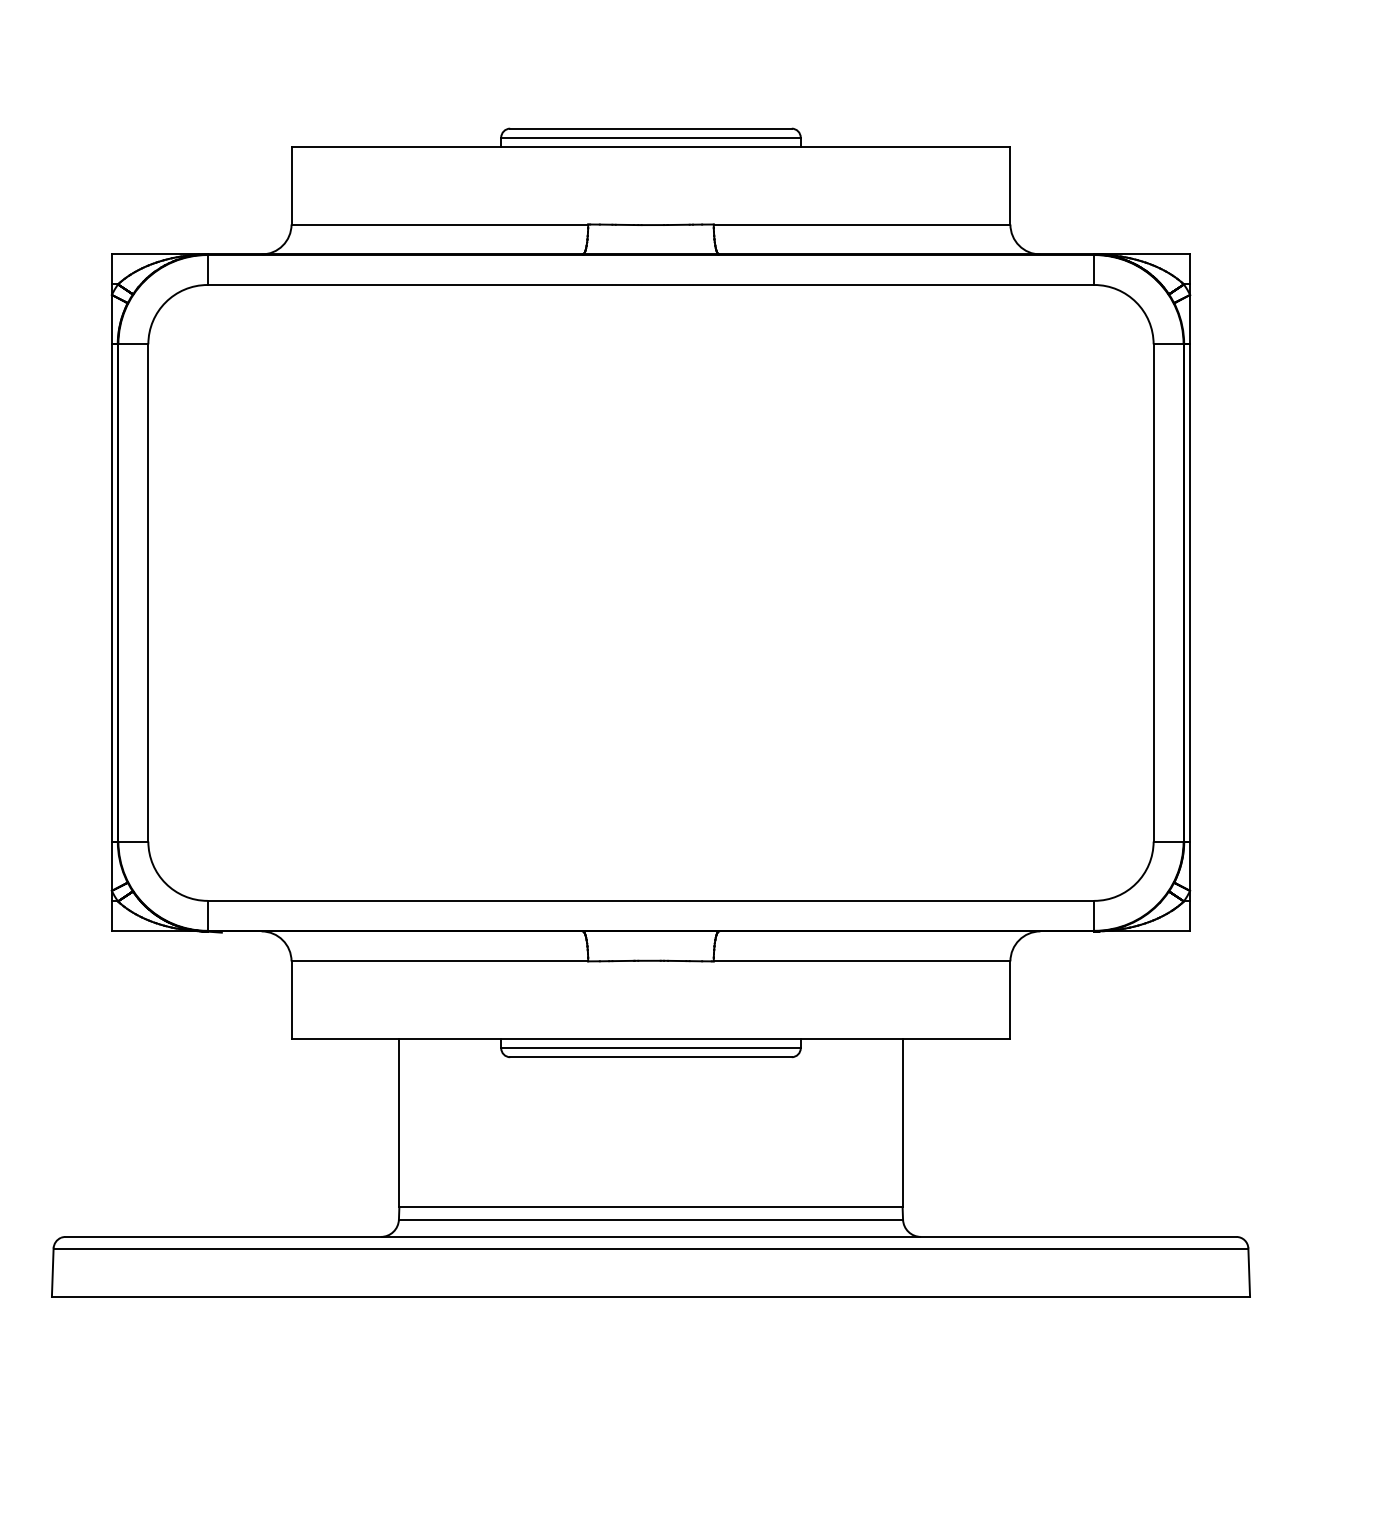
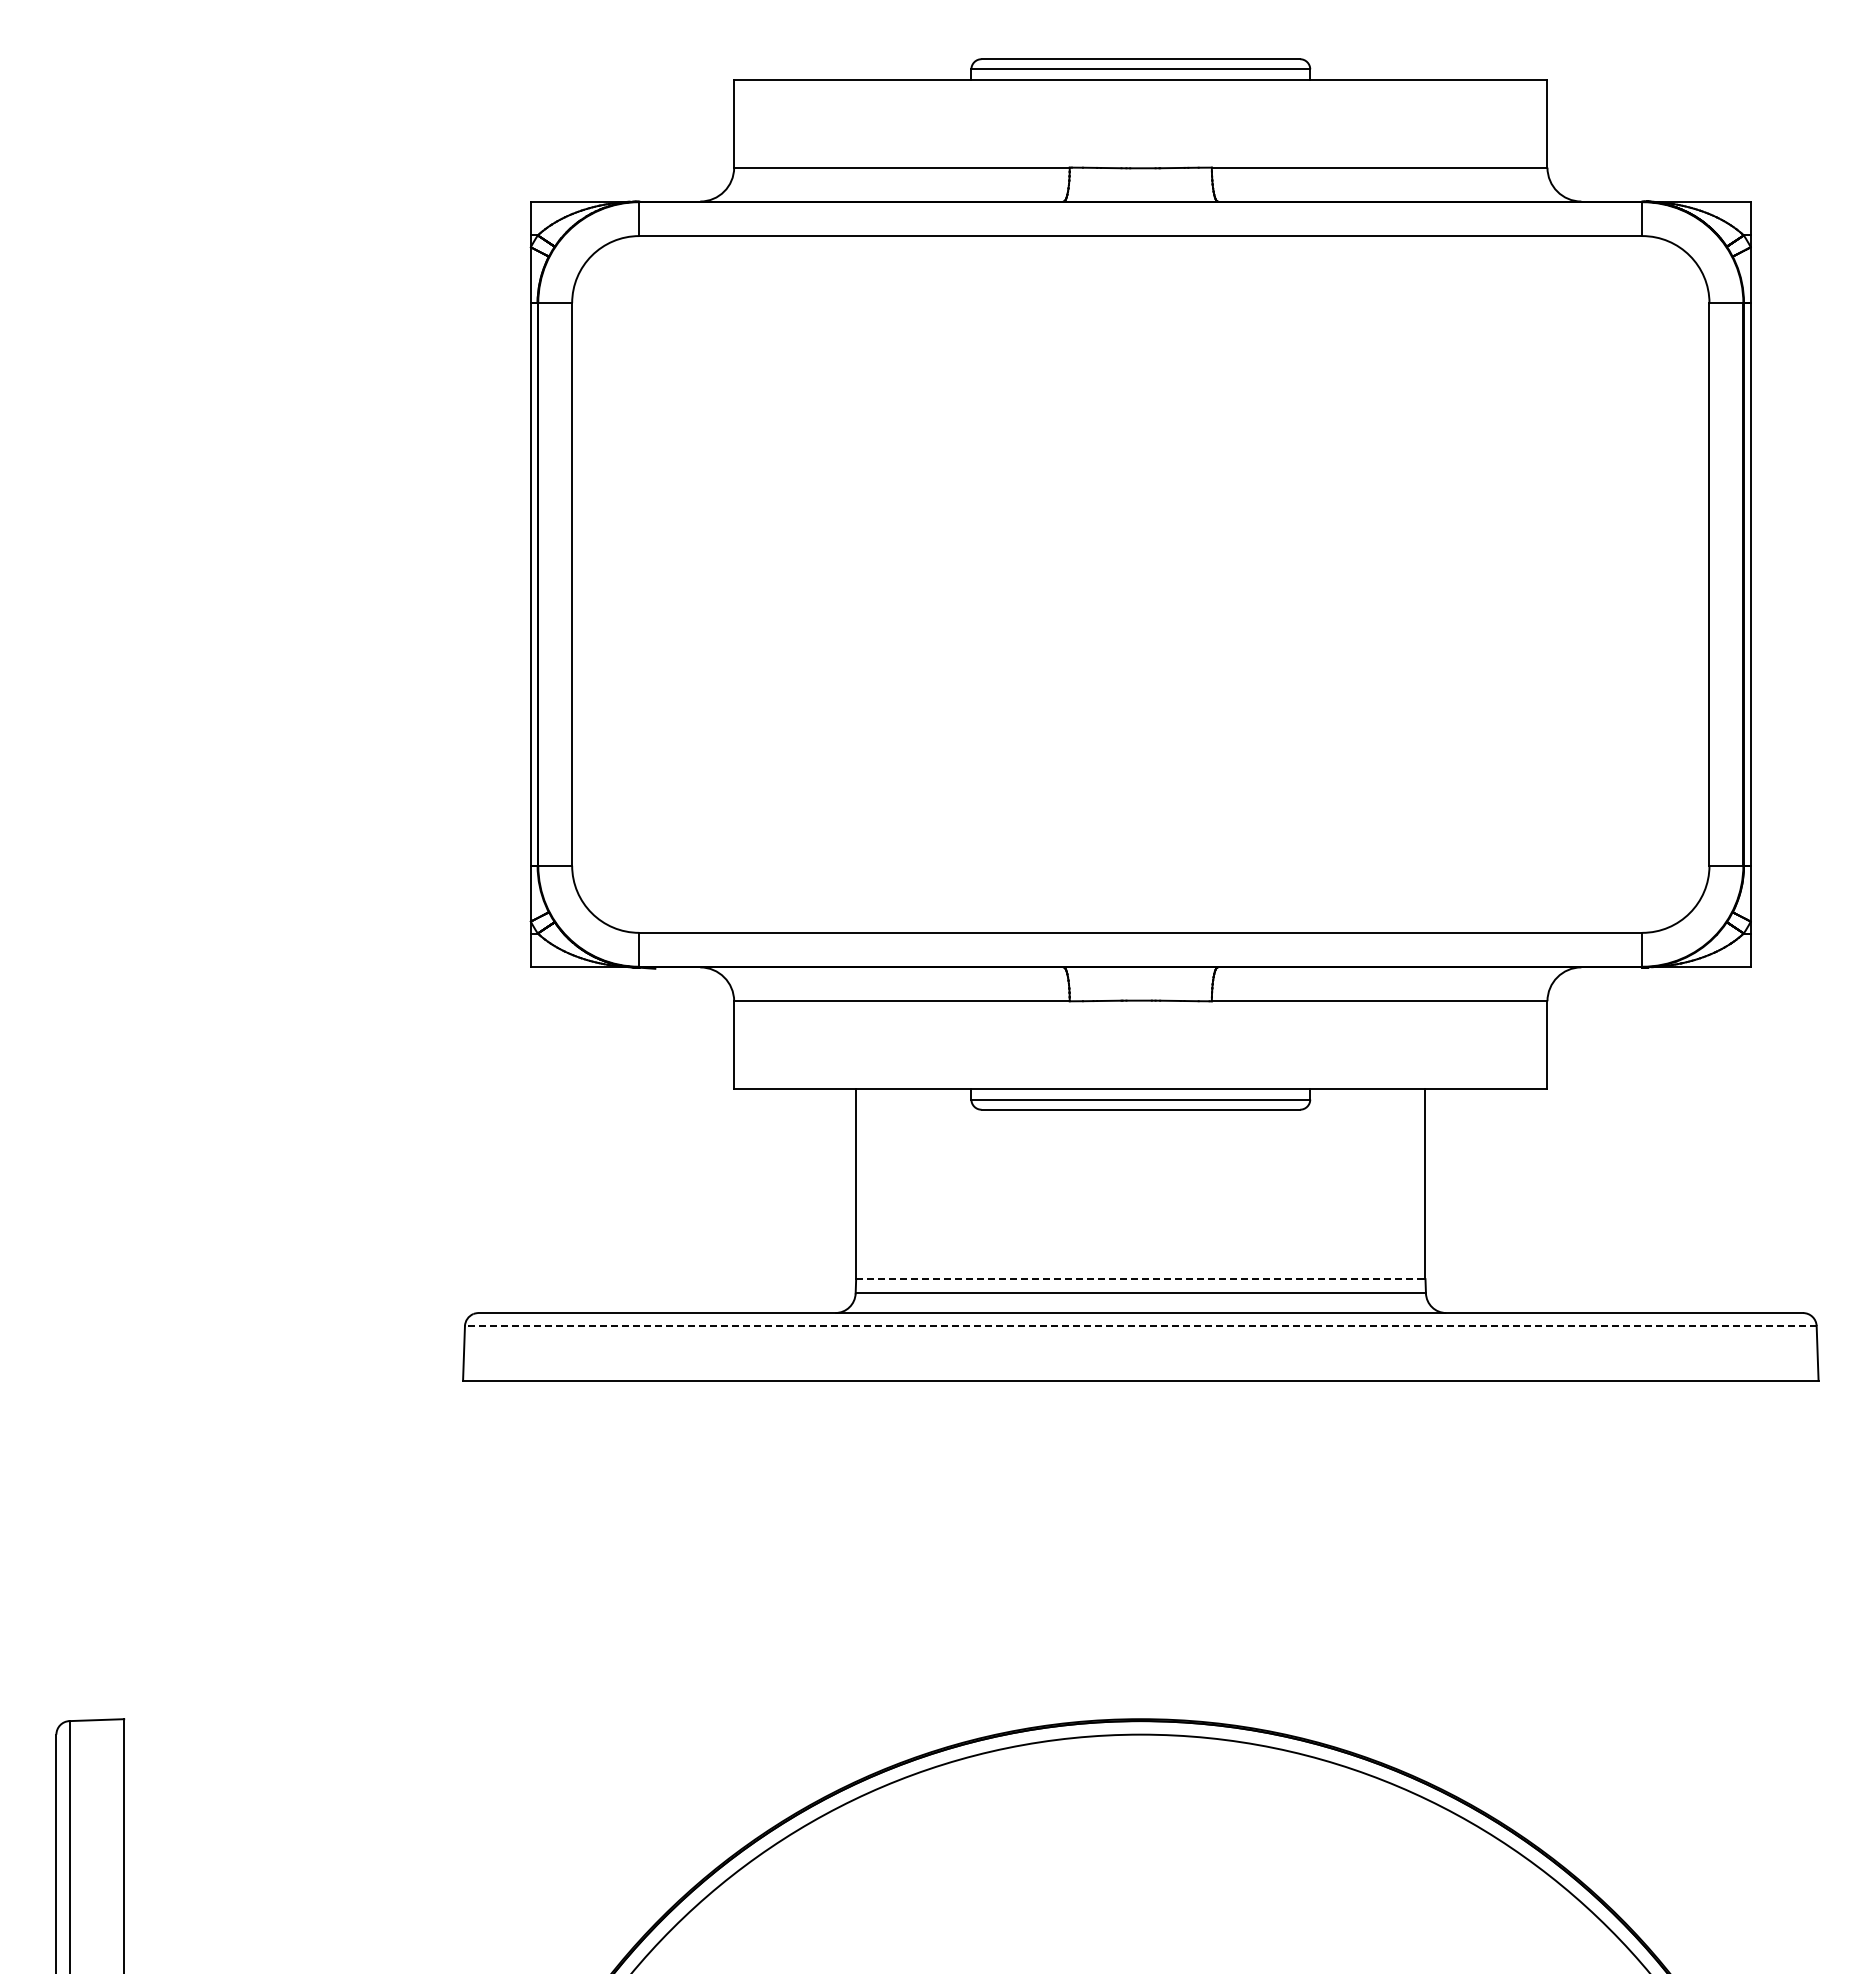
line: (650, 1207) -> (1140, 1279), solid -> dashed
line: (650, 1248) -> (1140, 1326), solid -> dashed

